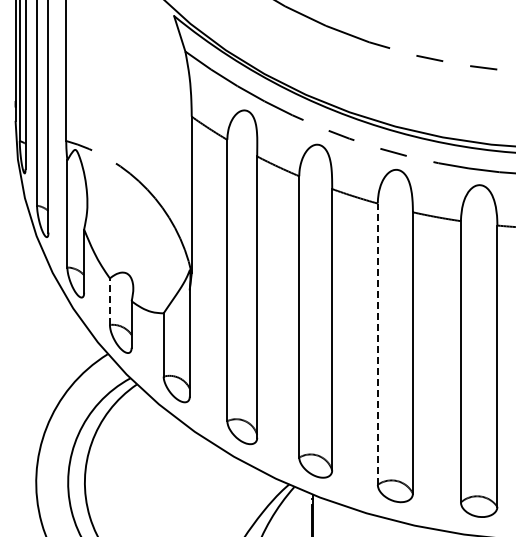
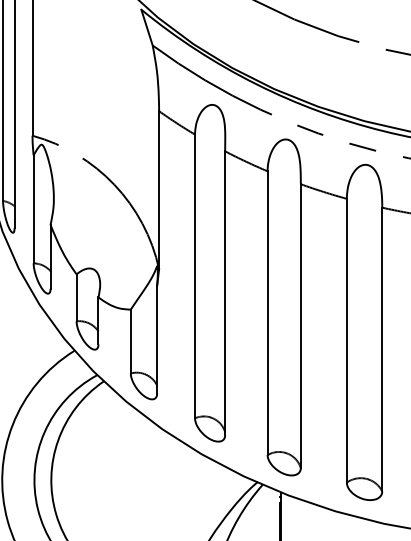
line: (109, 301) -> (76, 297), dashed -> solid
line: (377, 344) -> (346, 341), dashed -> solid

